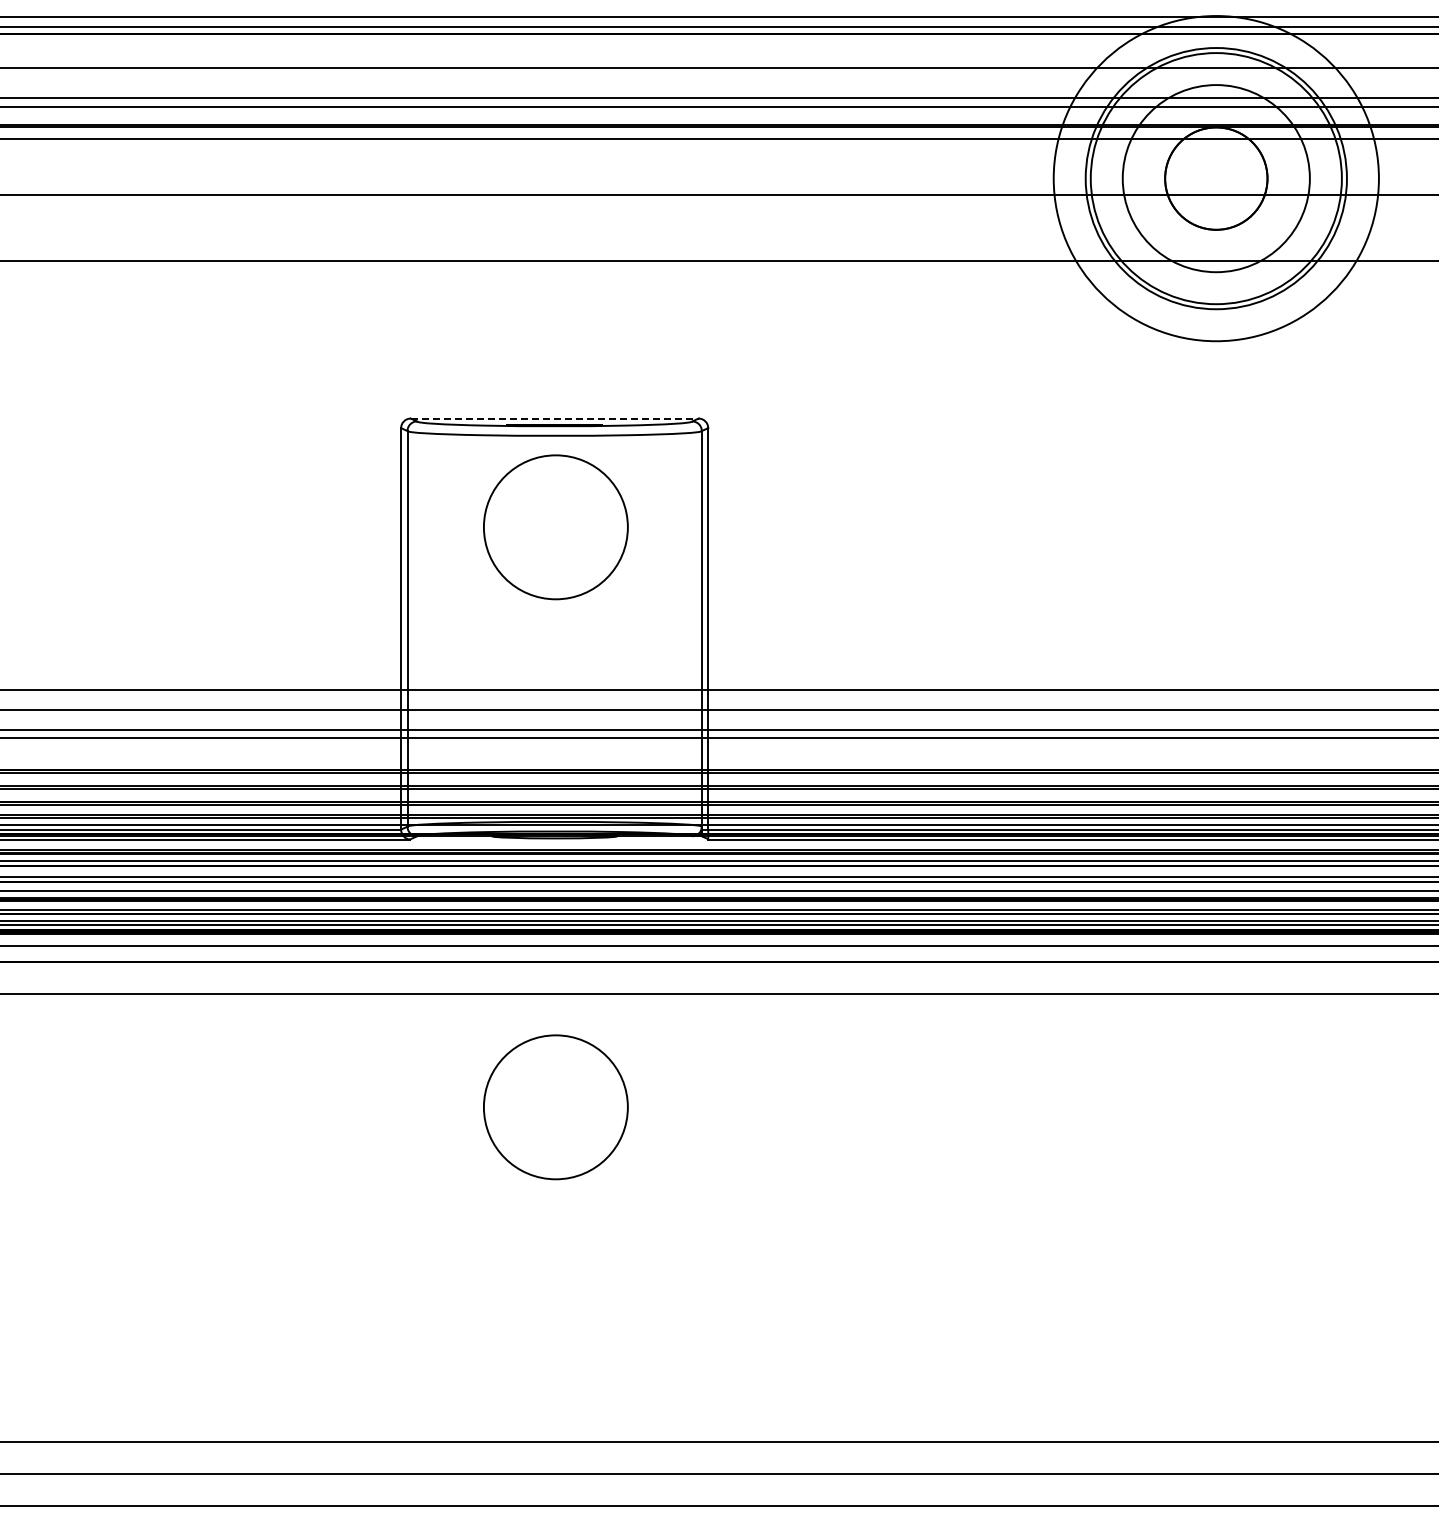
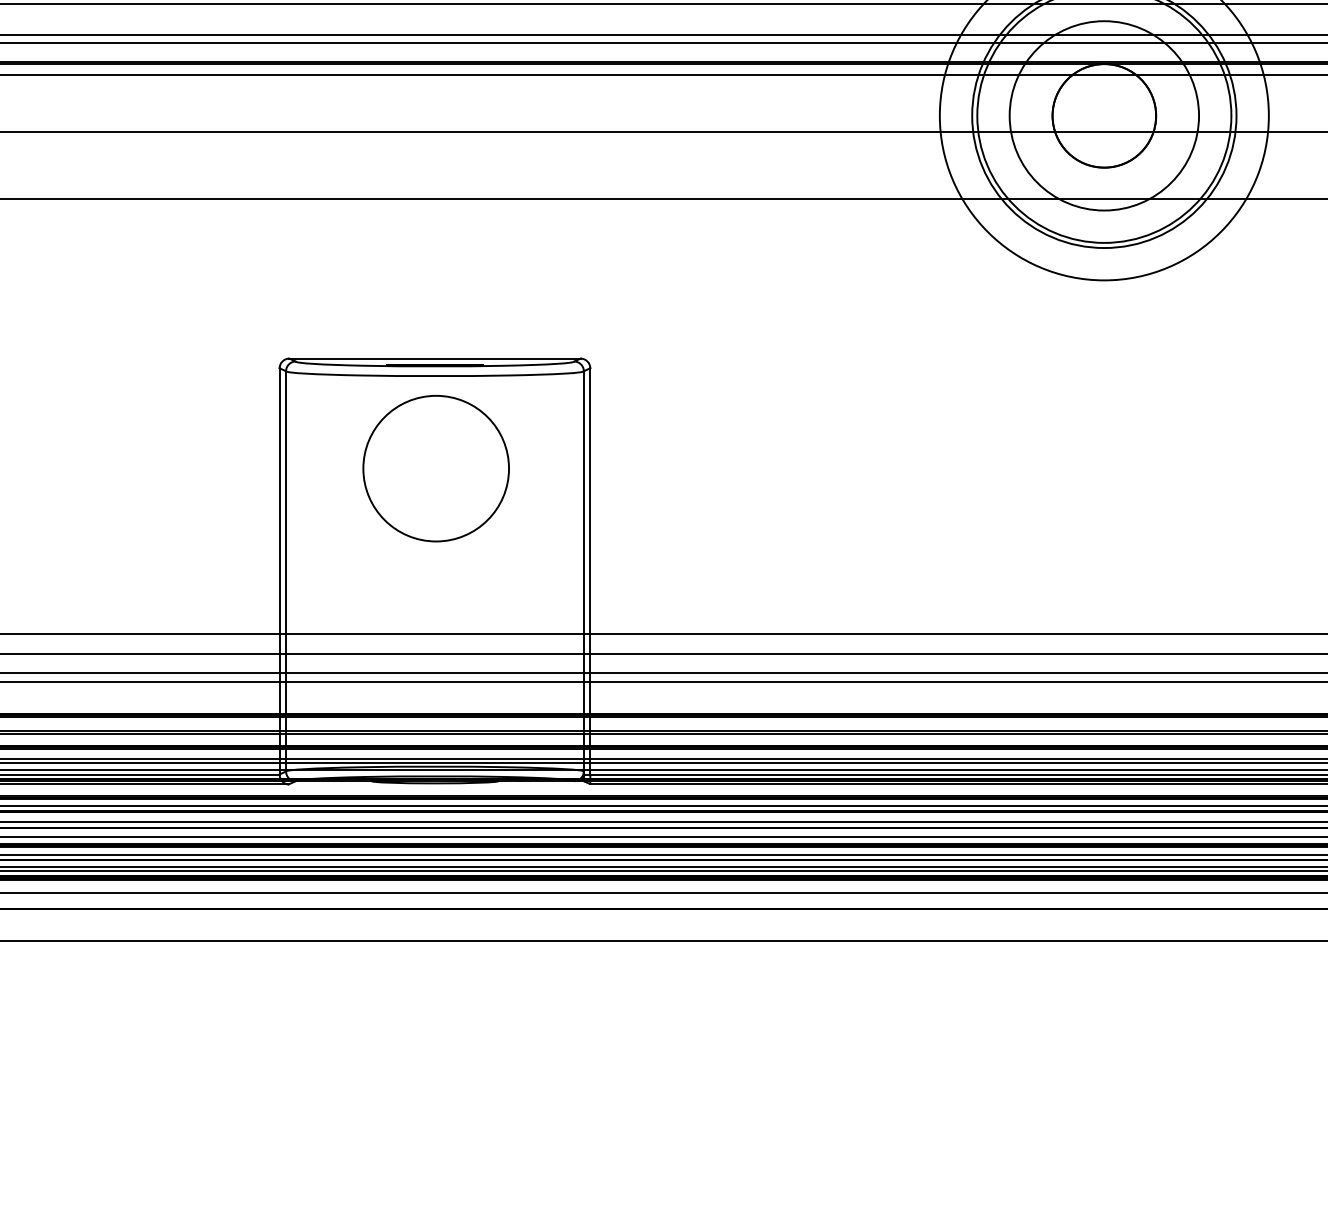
line: (554, 418) -> (434, 358), dashed -> solid
circle: (555, 1107) -> (435, 1055), removed

